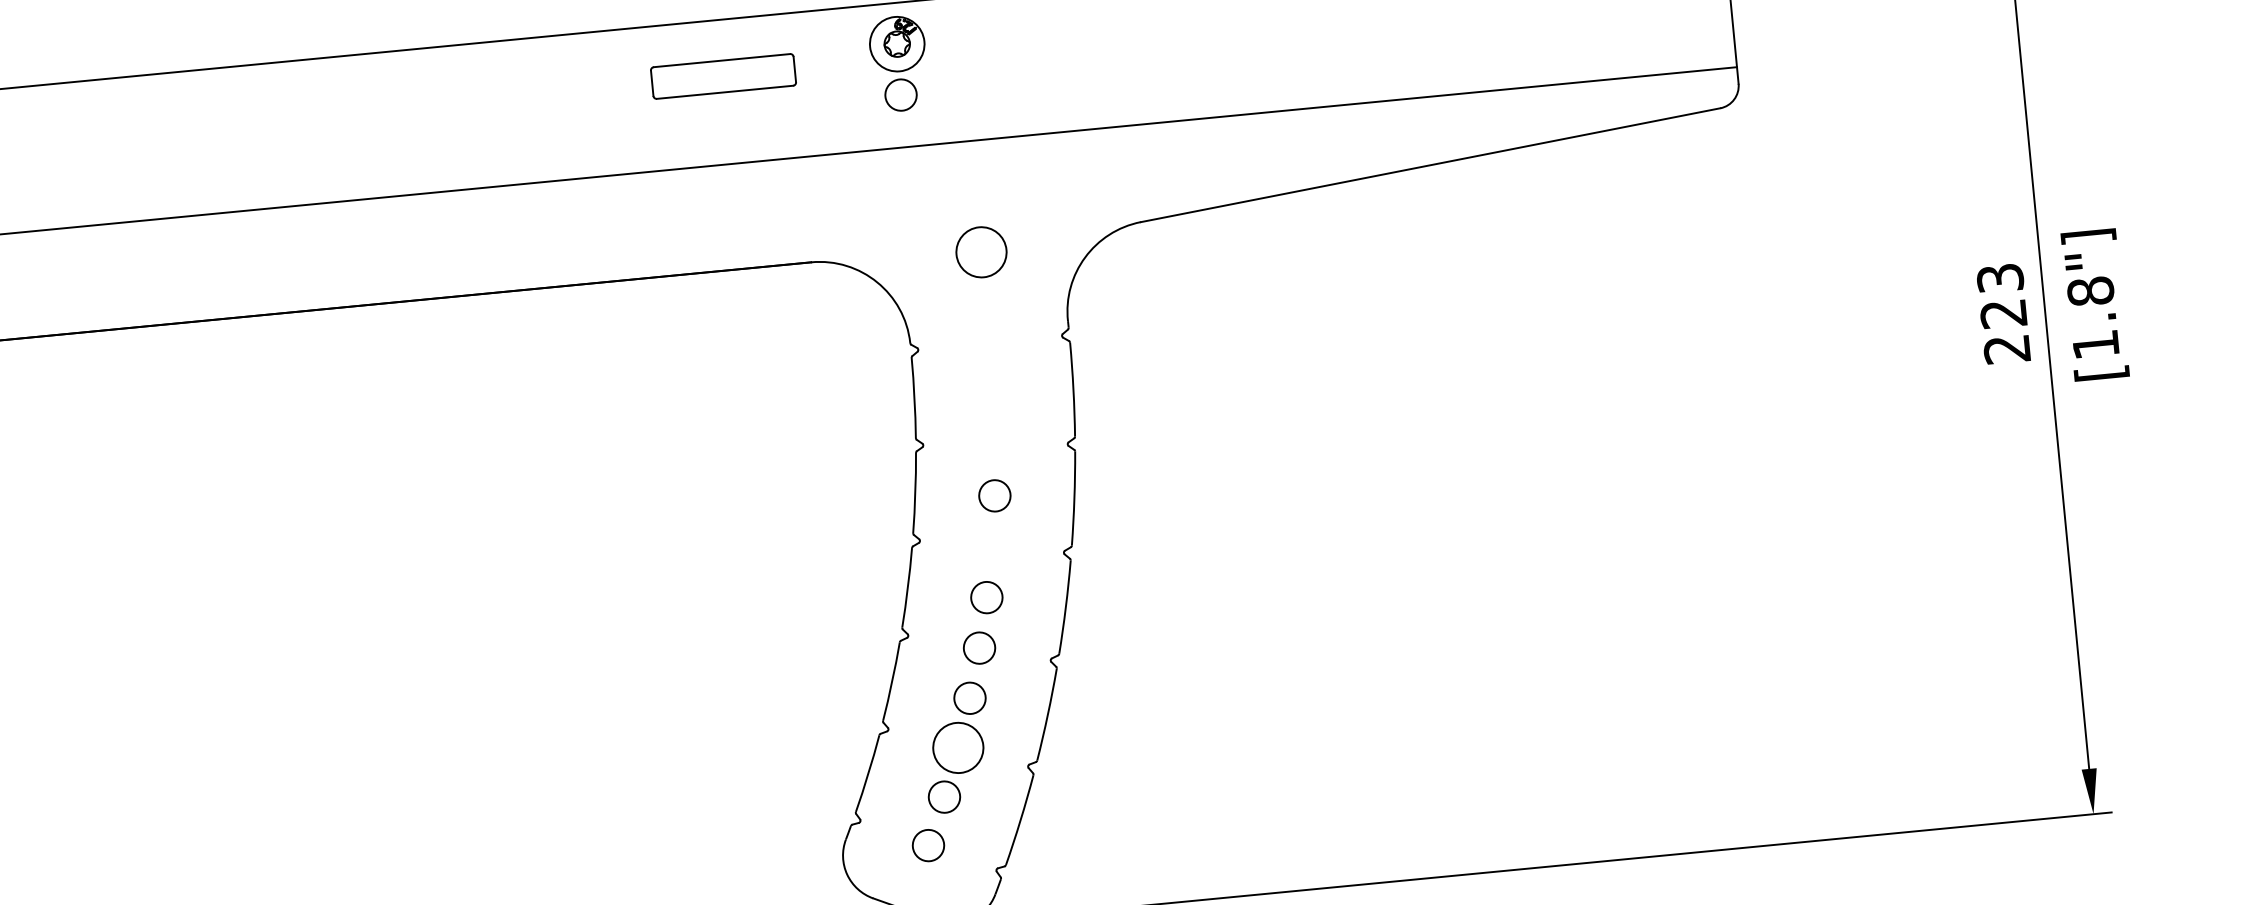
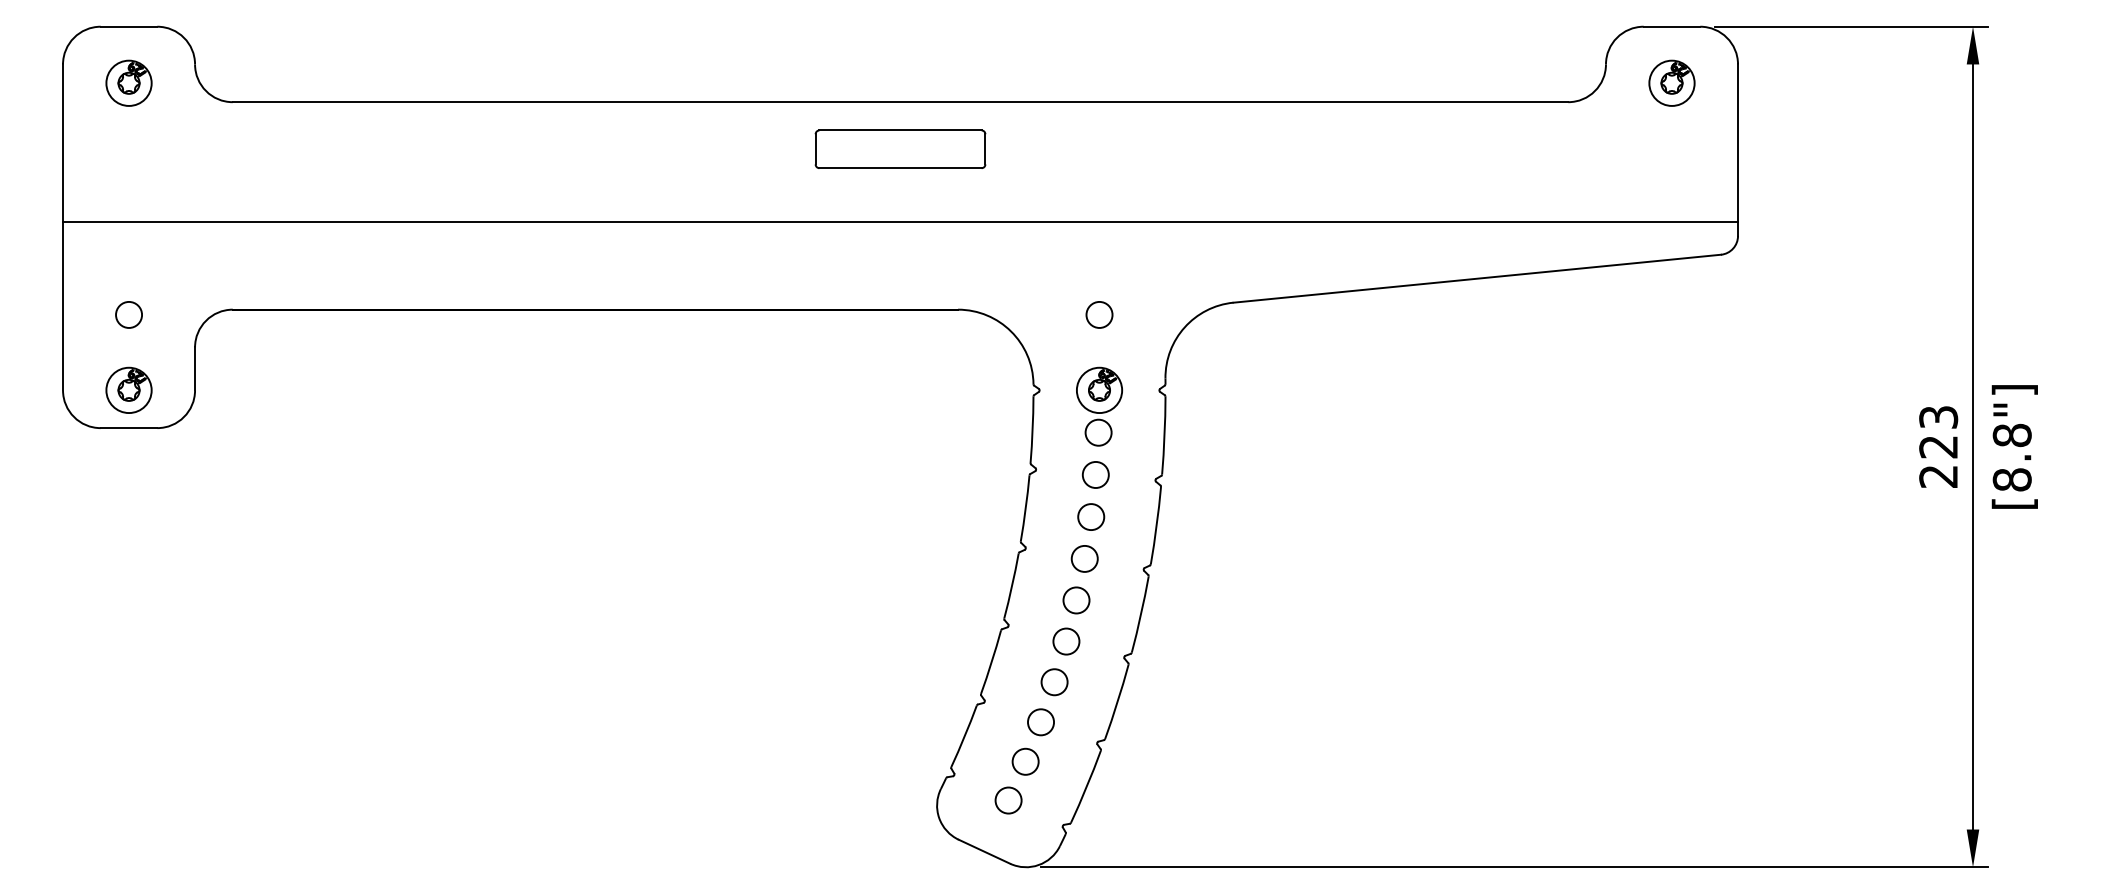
part: (899, 63) -> (1099, 406), moved
part: (723, 75) -> (900, 148), size x1.43
circle: (981, 251) -> (1099, 314), size x0.62
text: (2094, 344) -> (2011, 479), [1.8"] -> [8.8"]
circle: (995, 444) -> (1095, 474), added
circle: (991, 546) -> (1084, 558), added
circle: (958, 748) -> (1041, 722), size x0.62

